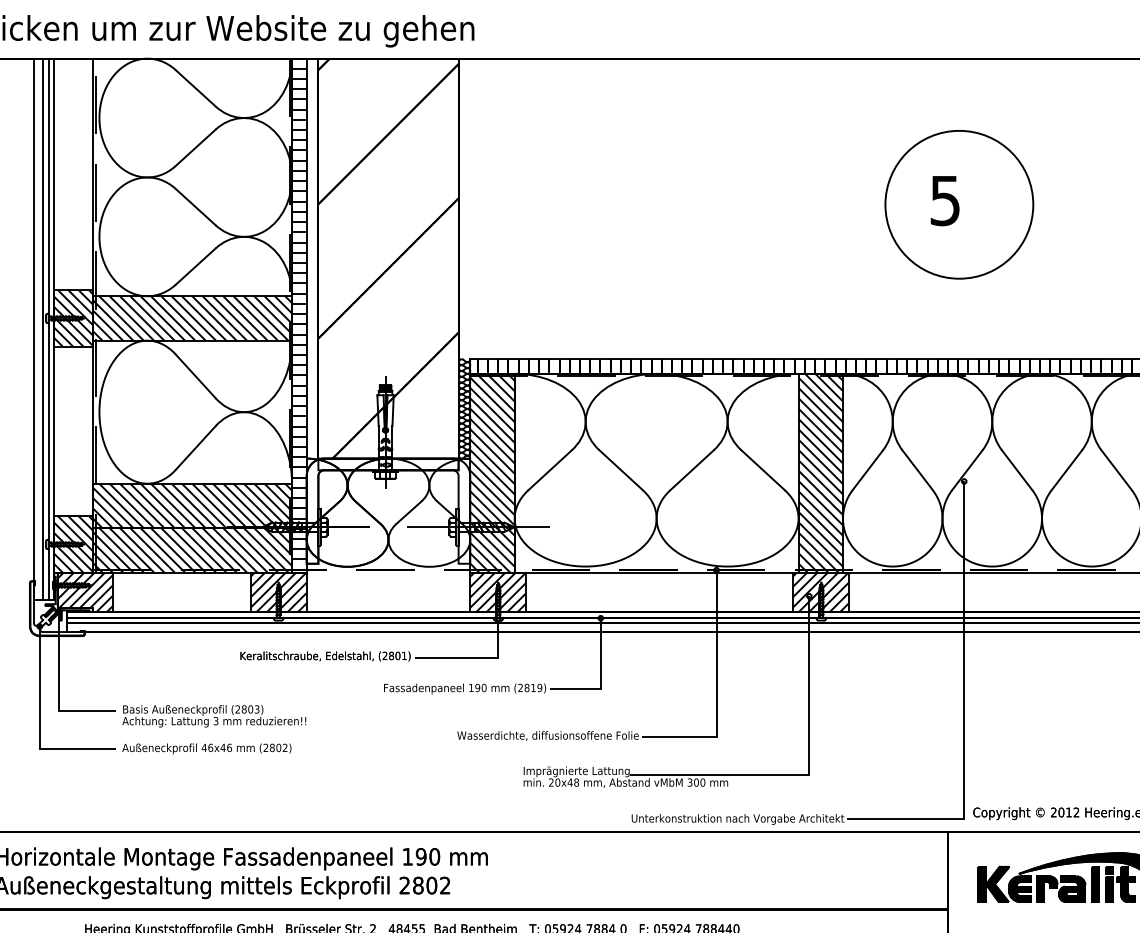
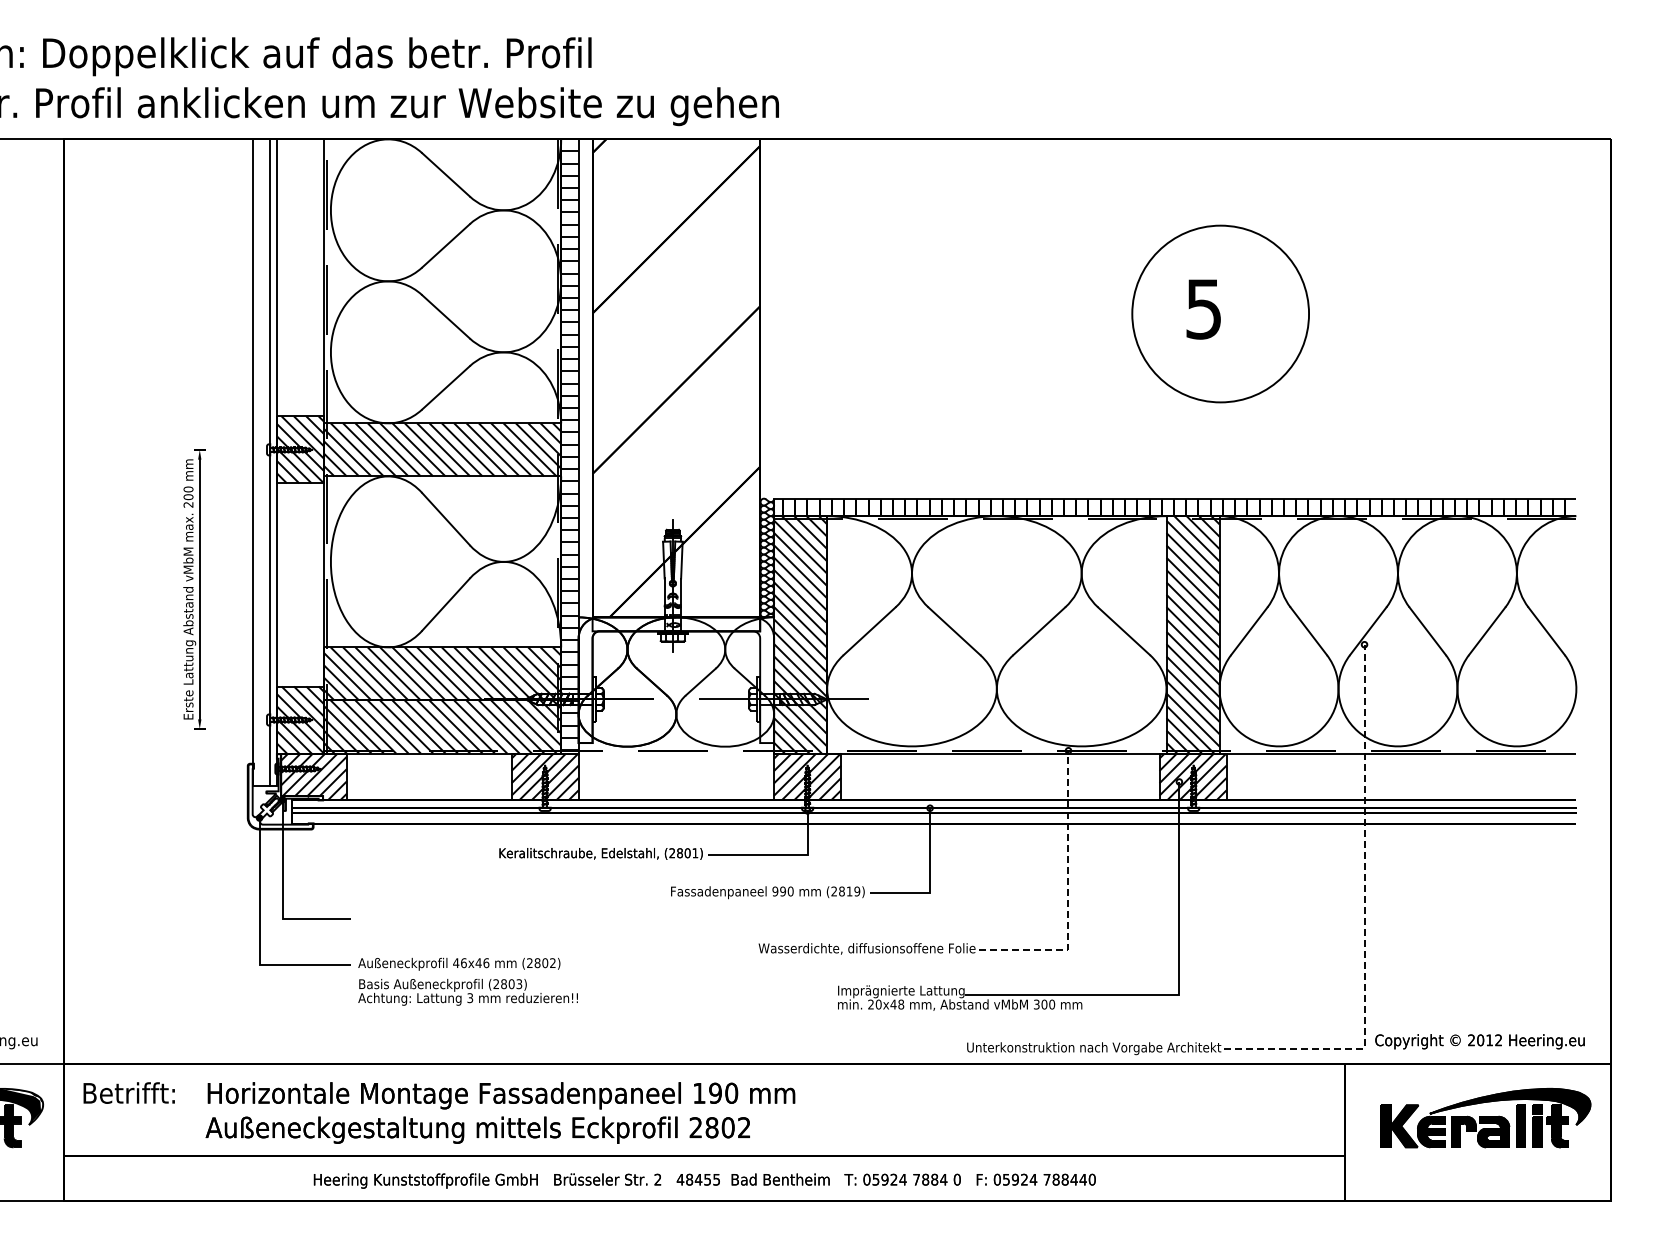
part: (959, 204) -> (1220, 313), moved
line: (43, 329) -> (264, 462), removed
text: (471, 687) -> (775, 891), 190 -> 990
line: (716, 691) -> (1068, 895), solid -> dashed
line: (964, 709) -> (1364, 917), solid -> dashed
text: (213, 716) -> (467, 992), moved

